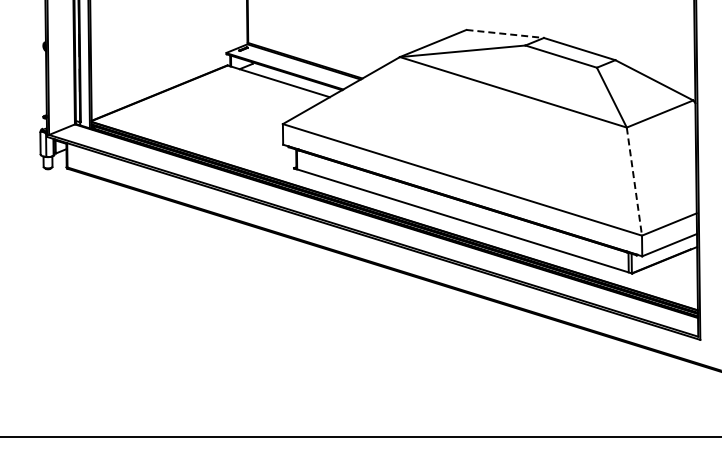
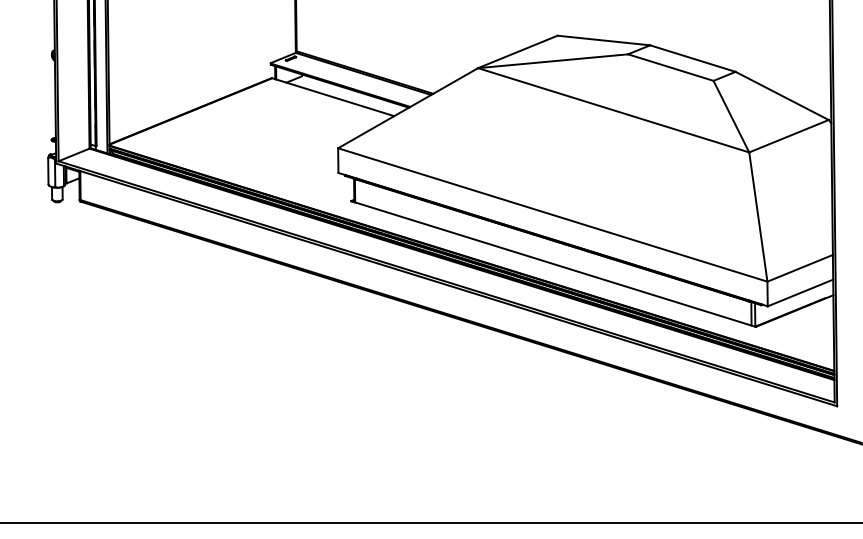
line: (505, 33) -> (604, 39), dashed -> solid
line: (634, 181) -> (758, 216), dashed -> solid

